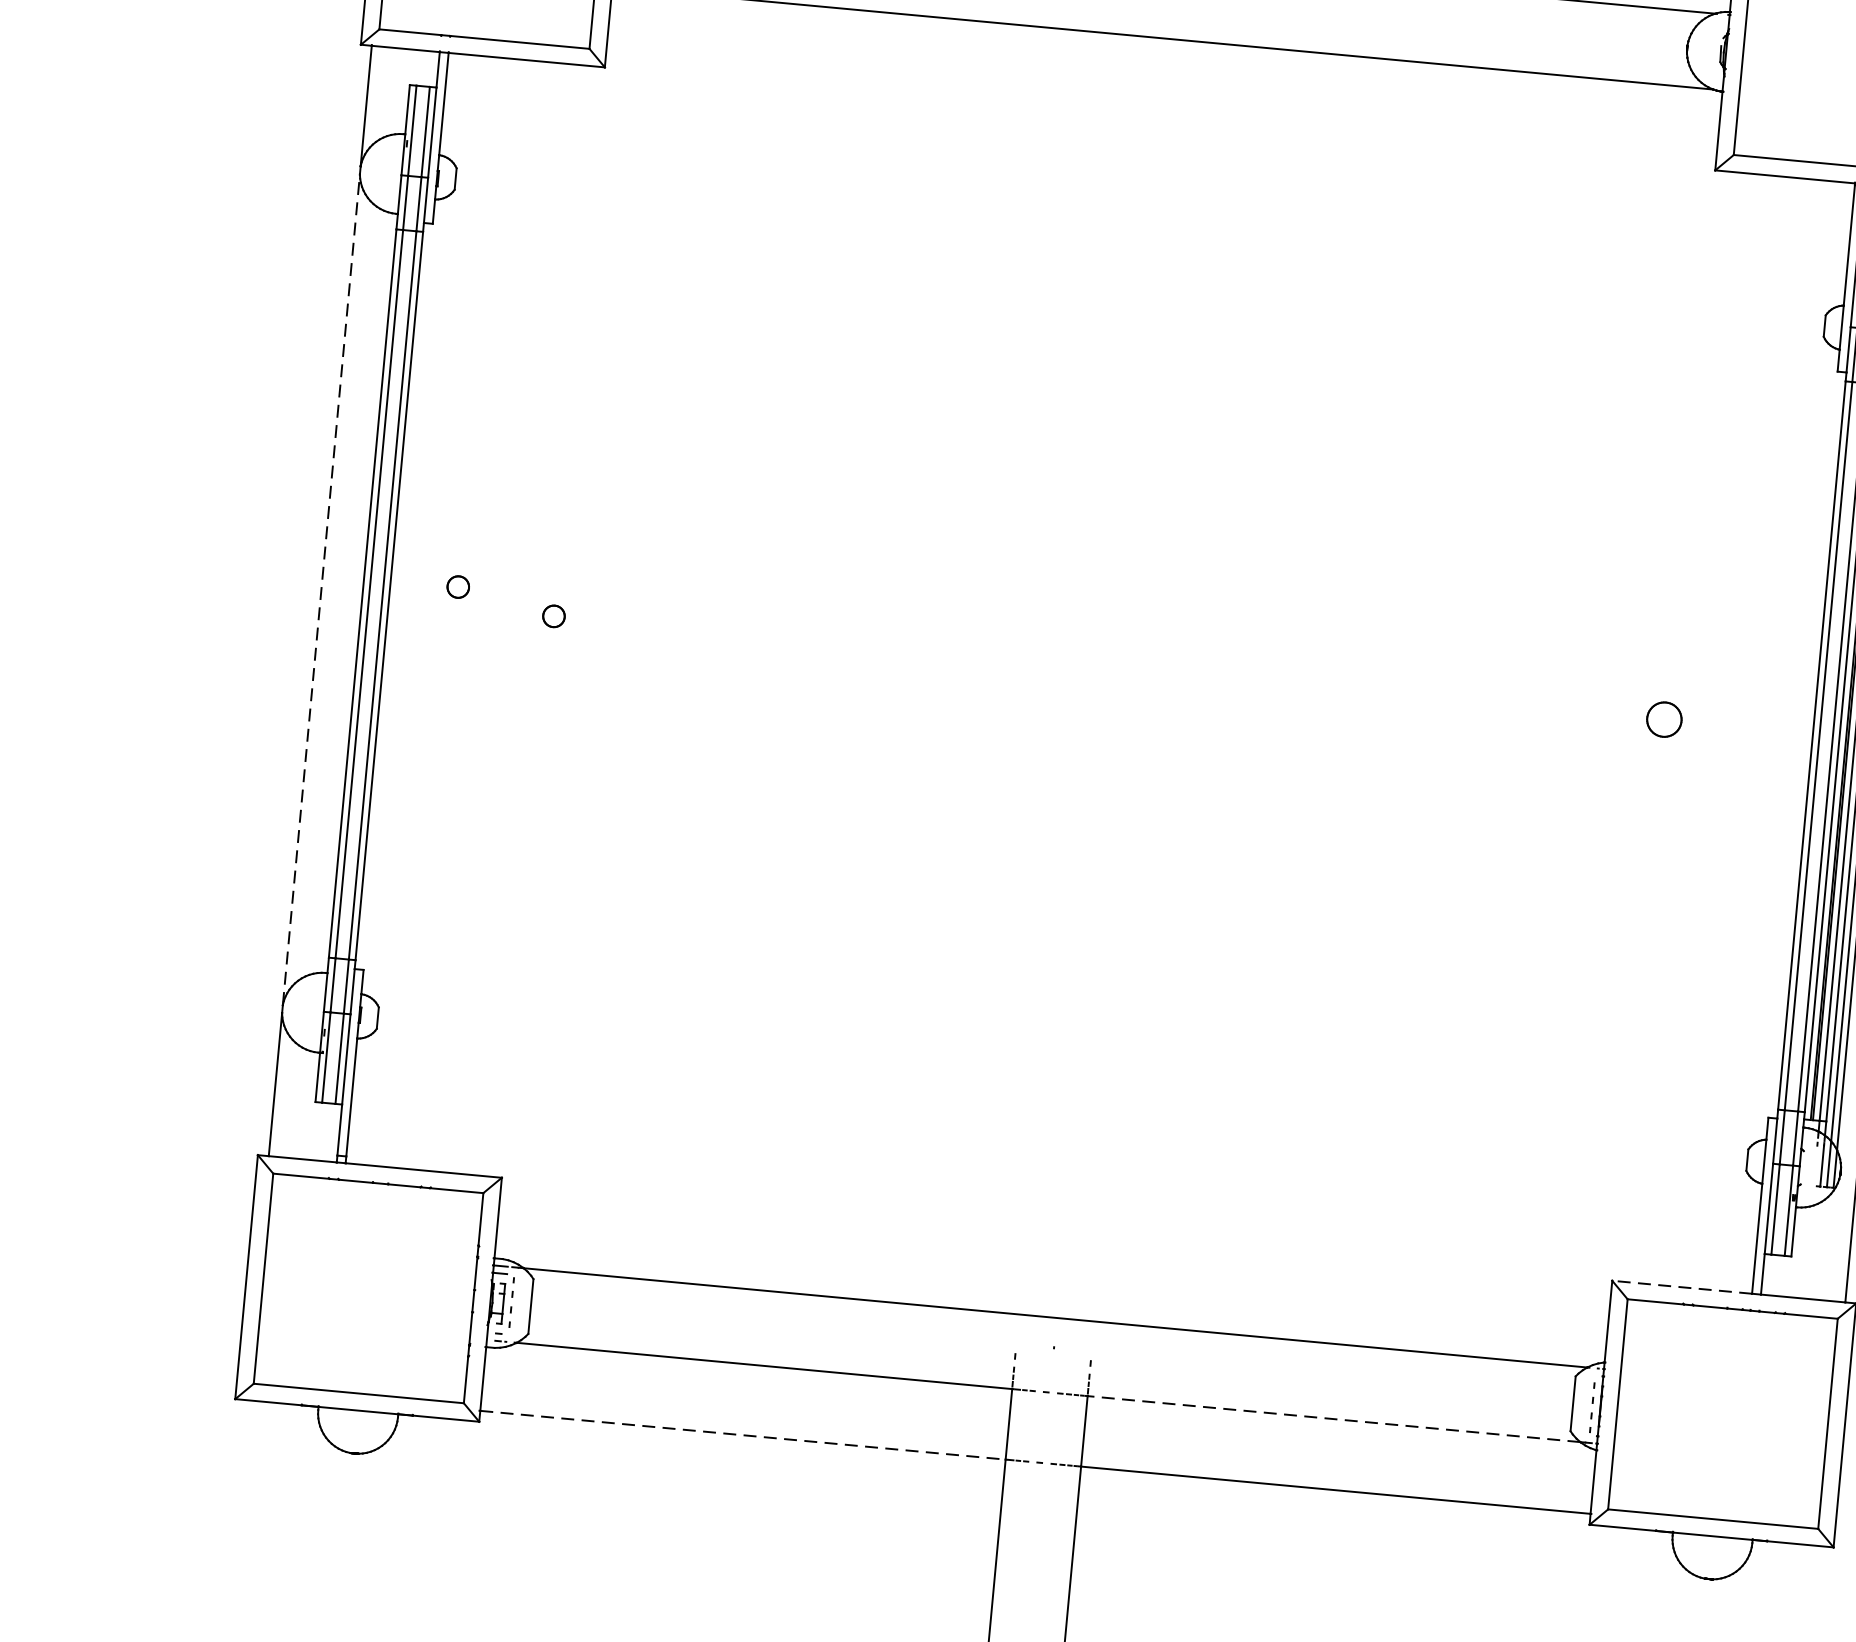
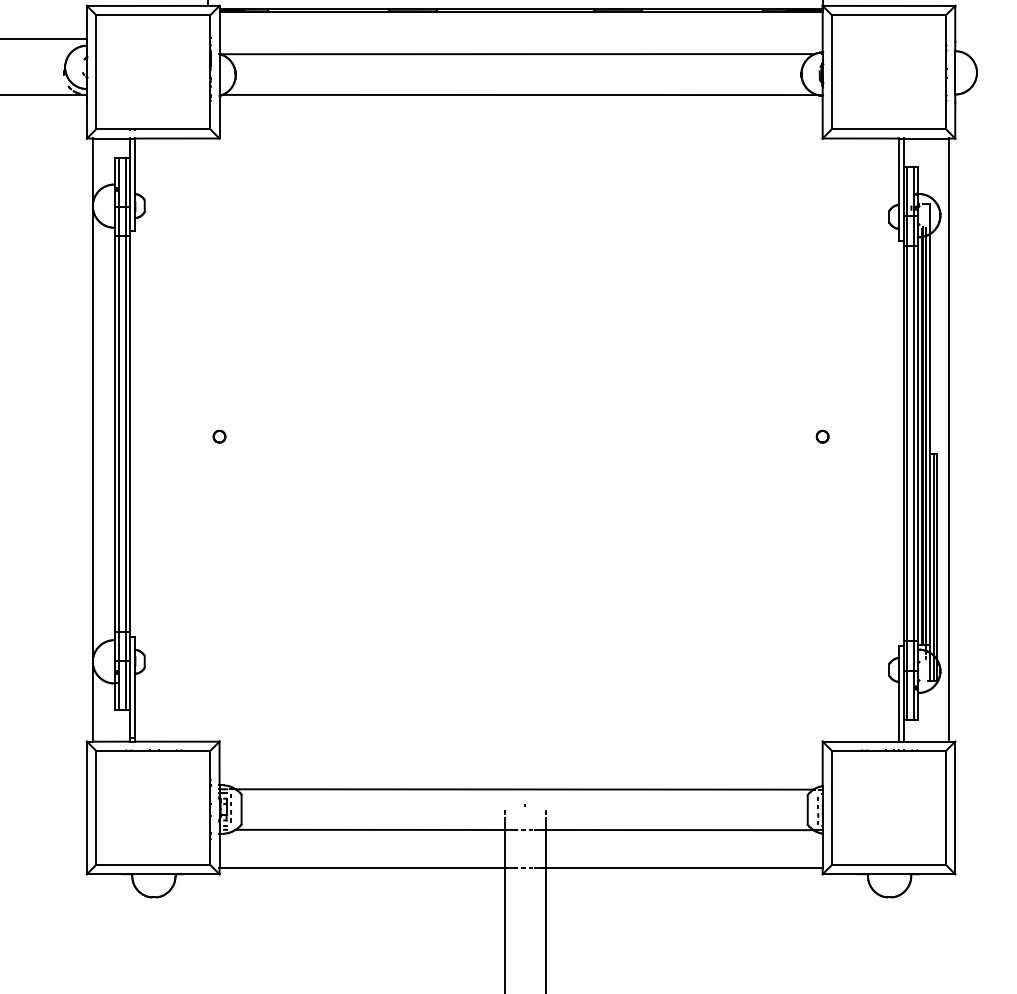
part: (458, 586) -> (166, 425), removed
line: (320, 588) -> (92, 433), dashed -> solid
part: (1663, 718) -> (822, 436), size x0.62
line: (1681, 1286) -> (860, 741), dashed -> solid
line: (1333, 1419) -> (679, 830), dashed -> solid
line: (743, 1435) -> (362, 868), dashed -> solid

